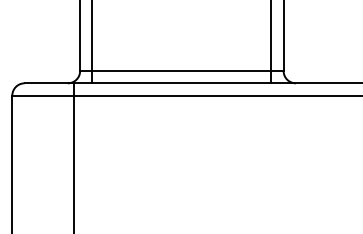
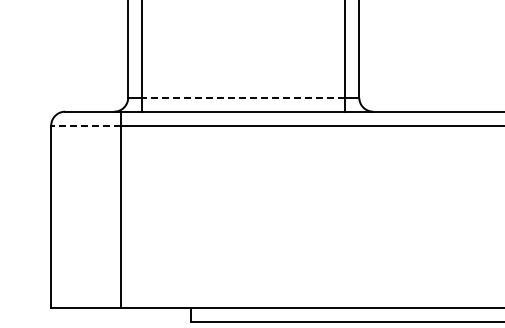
line: (181, 70) -> (243, 97), solid -> dashed
line: (42, 95) -> (85, 125), solid -> dashed

